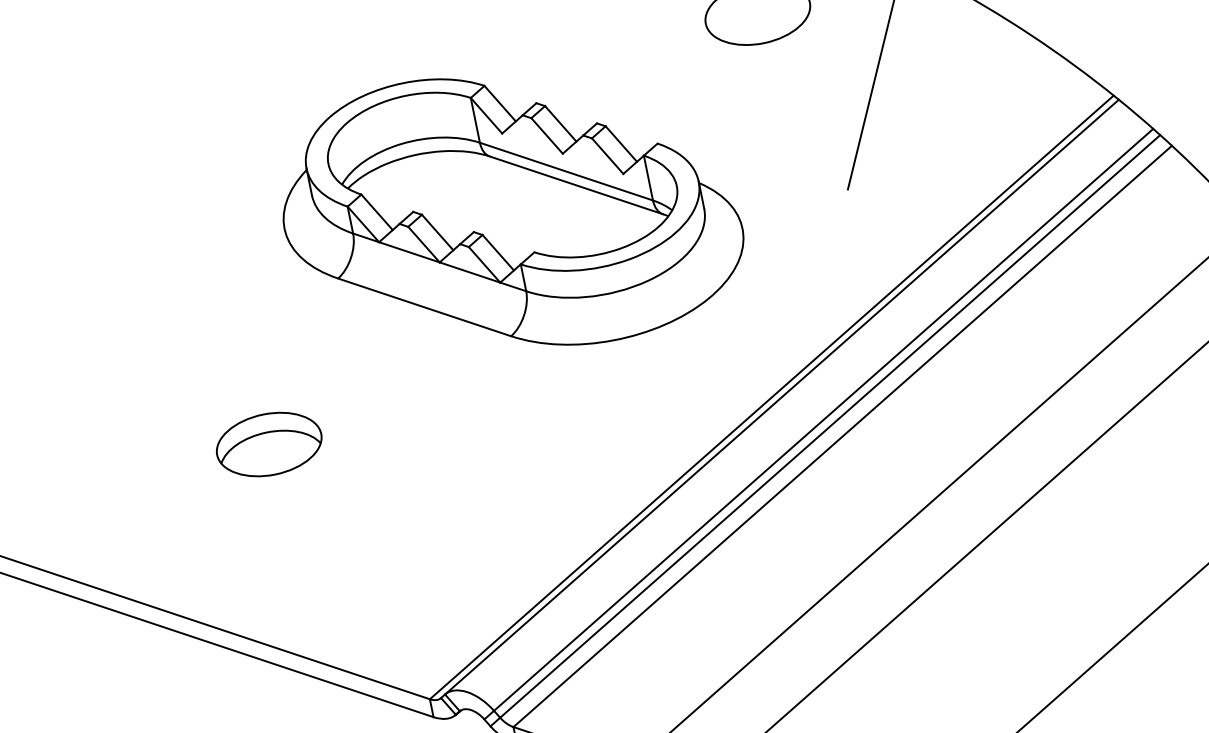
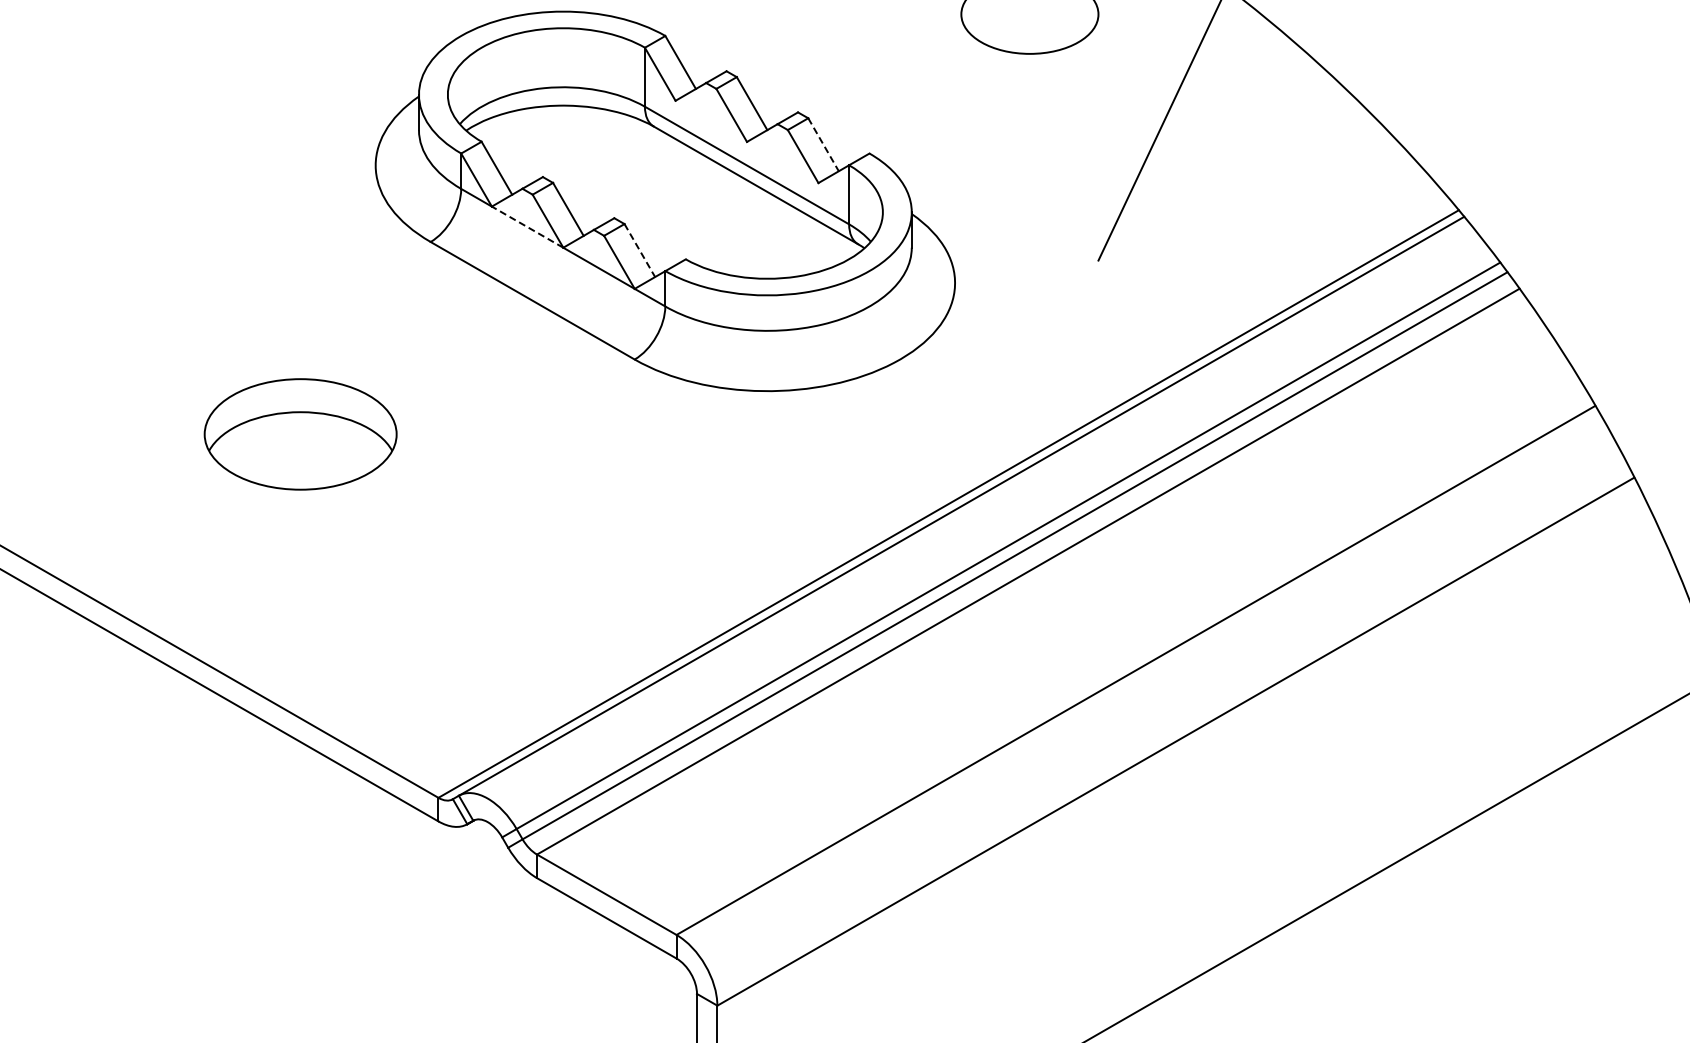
line: (621, 143) -> (823, 144), solid -> dashed
line: (409, 251) -> (527, 226), solid -> dashed
line: (497, 252) -> (639, 250), solid -> dashed
part: (268, 443) -> (300, 433), size x1.4

